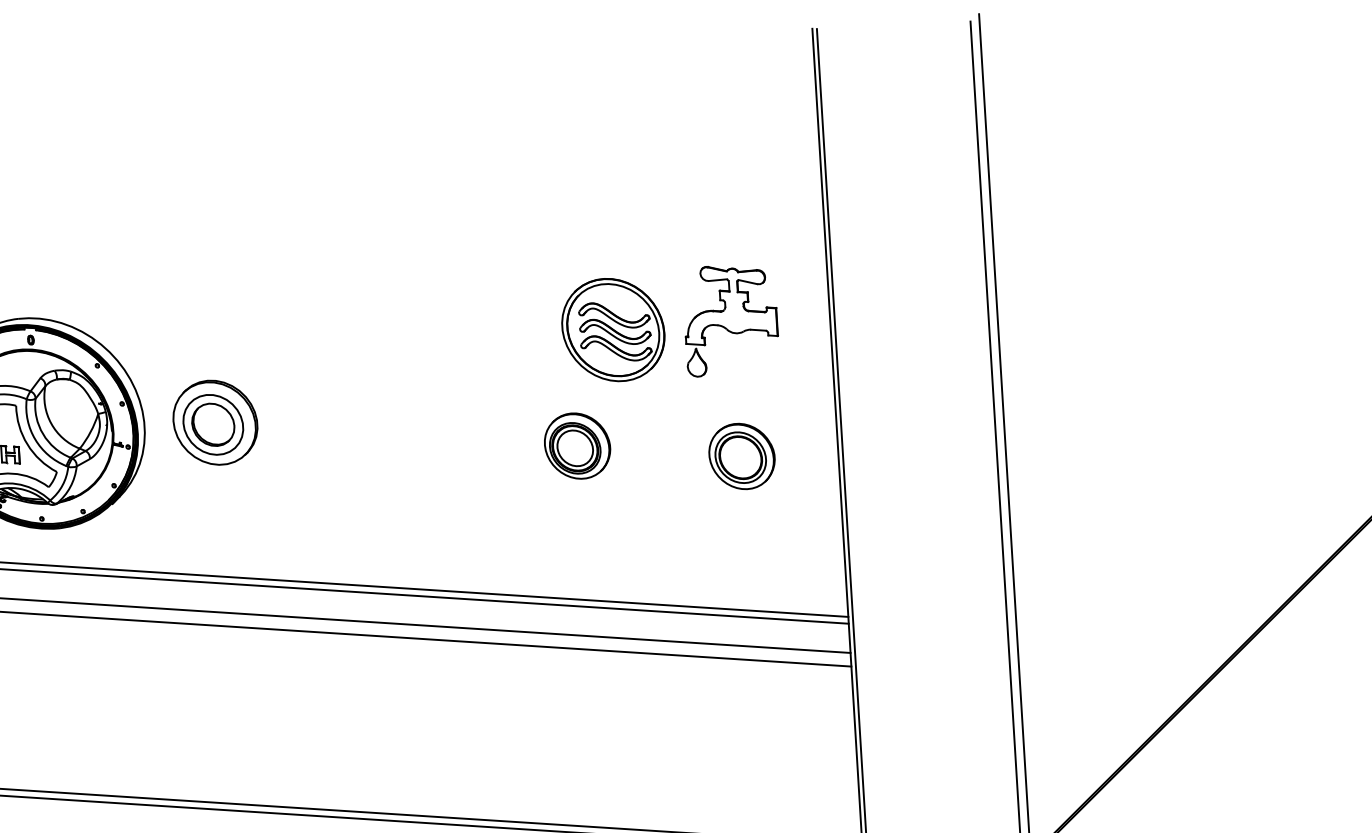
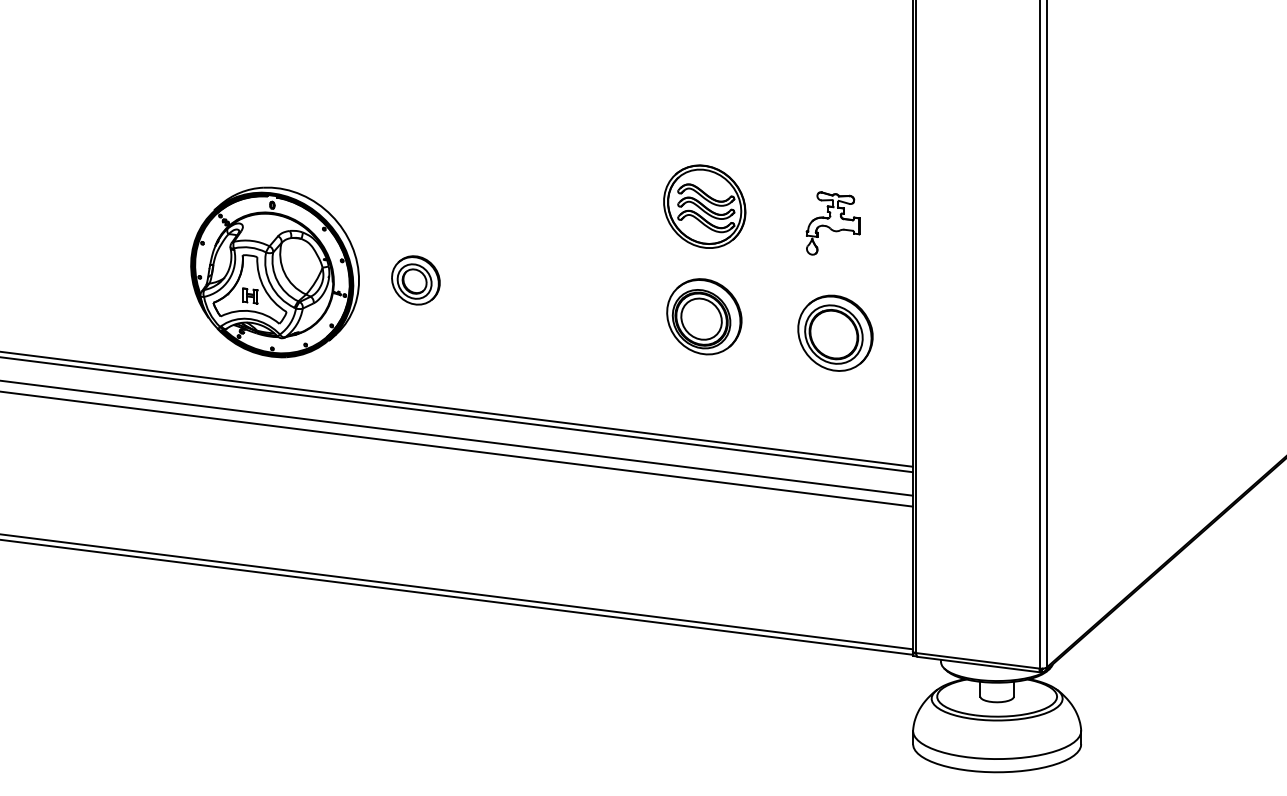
part: (729, 320) -> (832, 223), size x0.71
part: (613, 329) -> (704, 206), moved
part: (214, 422) -> (415, 280), size x0.71
part: (577, 445) -> (704, 316), size x1.43
part: (742, 455) -> (835, 332), size x1.43

